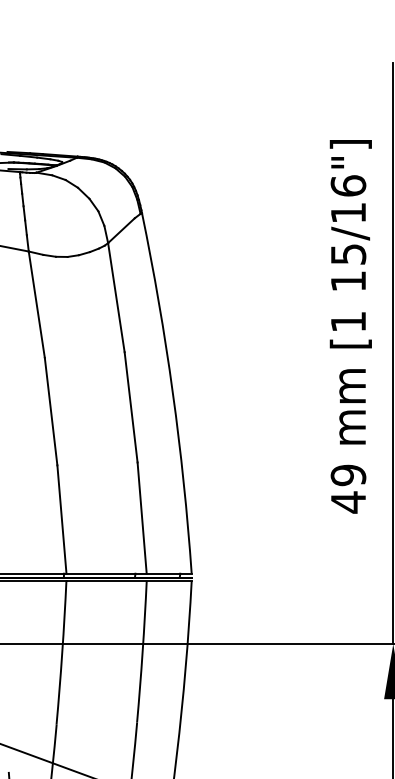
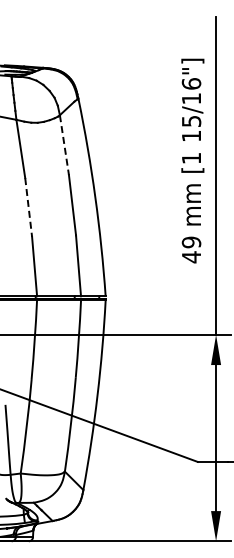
line: (116, 298) -> (64, 145), solid -> dashed
line: (50, 411) -> (28, 207), solid -> dashed

